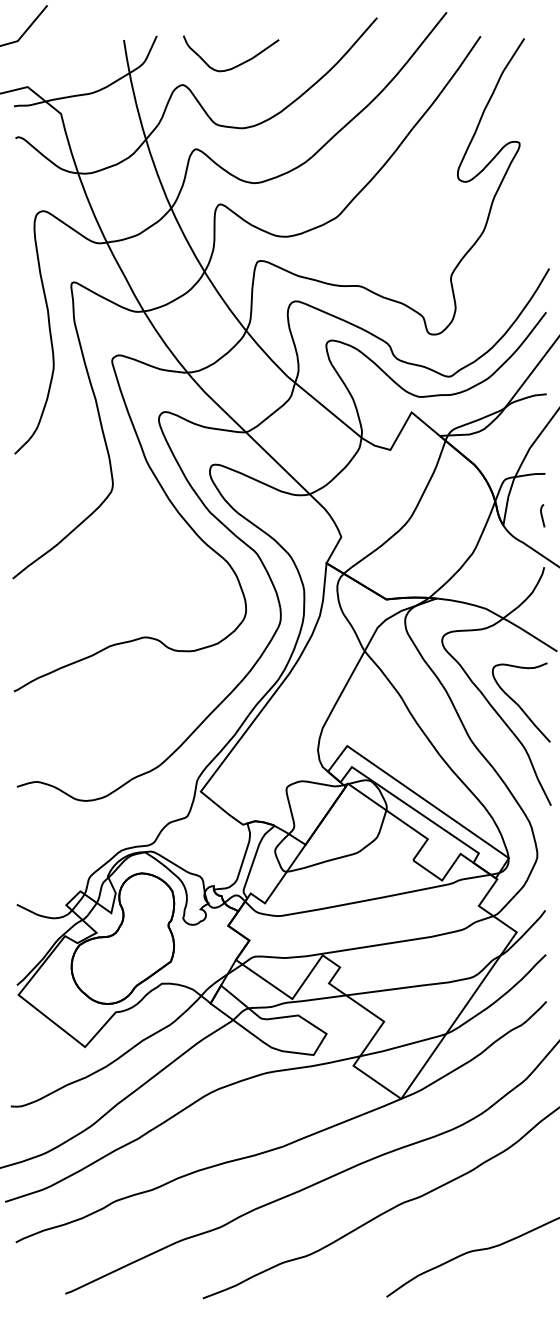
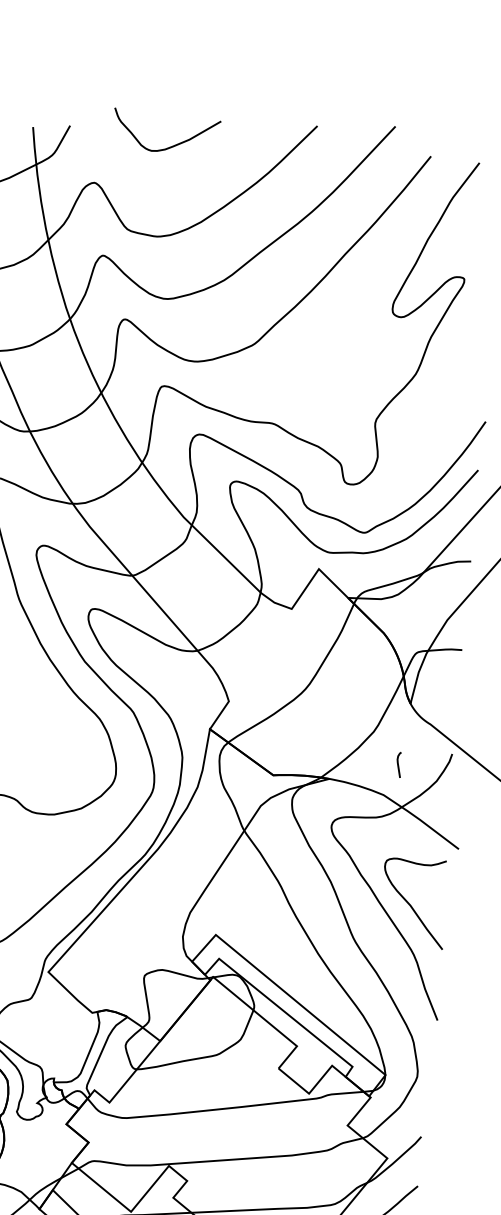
curve: (236, 65) -> (171, 145), moved
curve: (542, 515) -> (398, 764), moved

